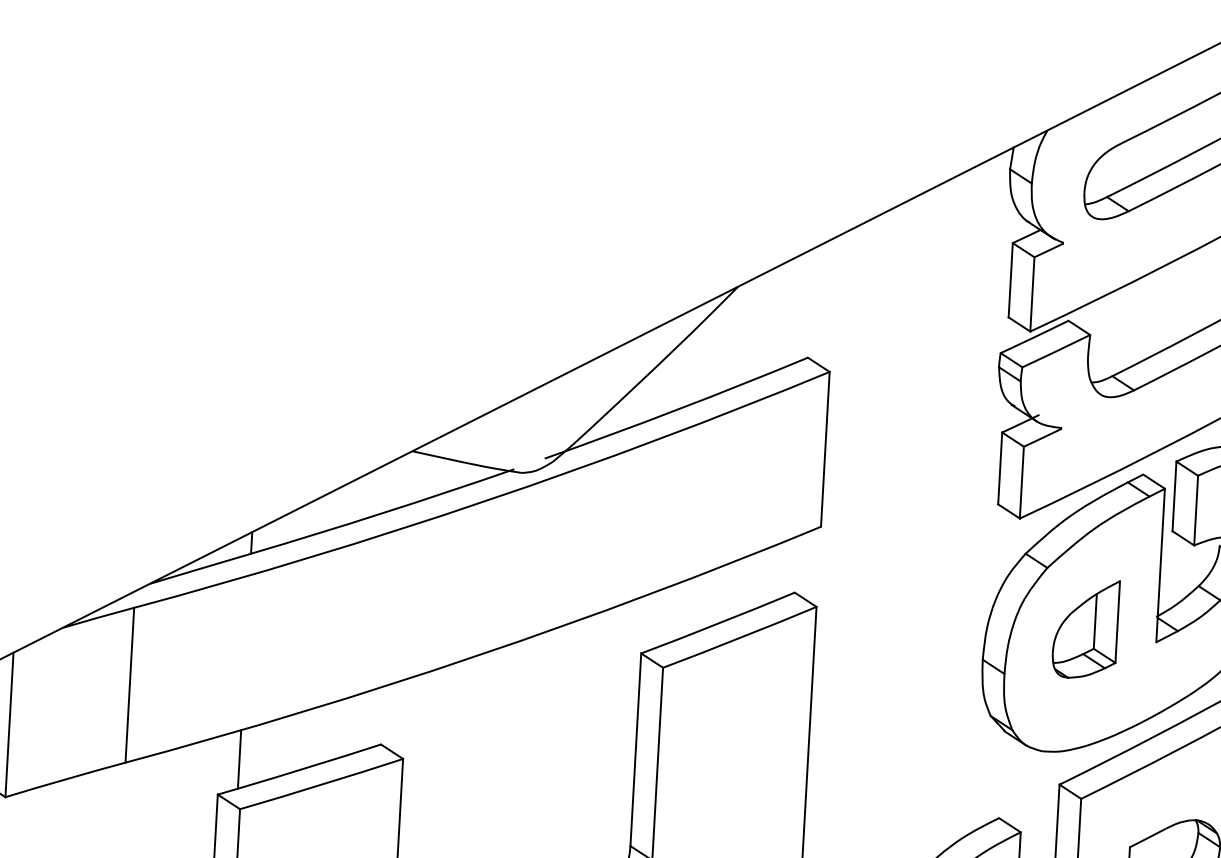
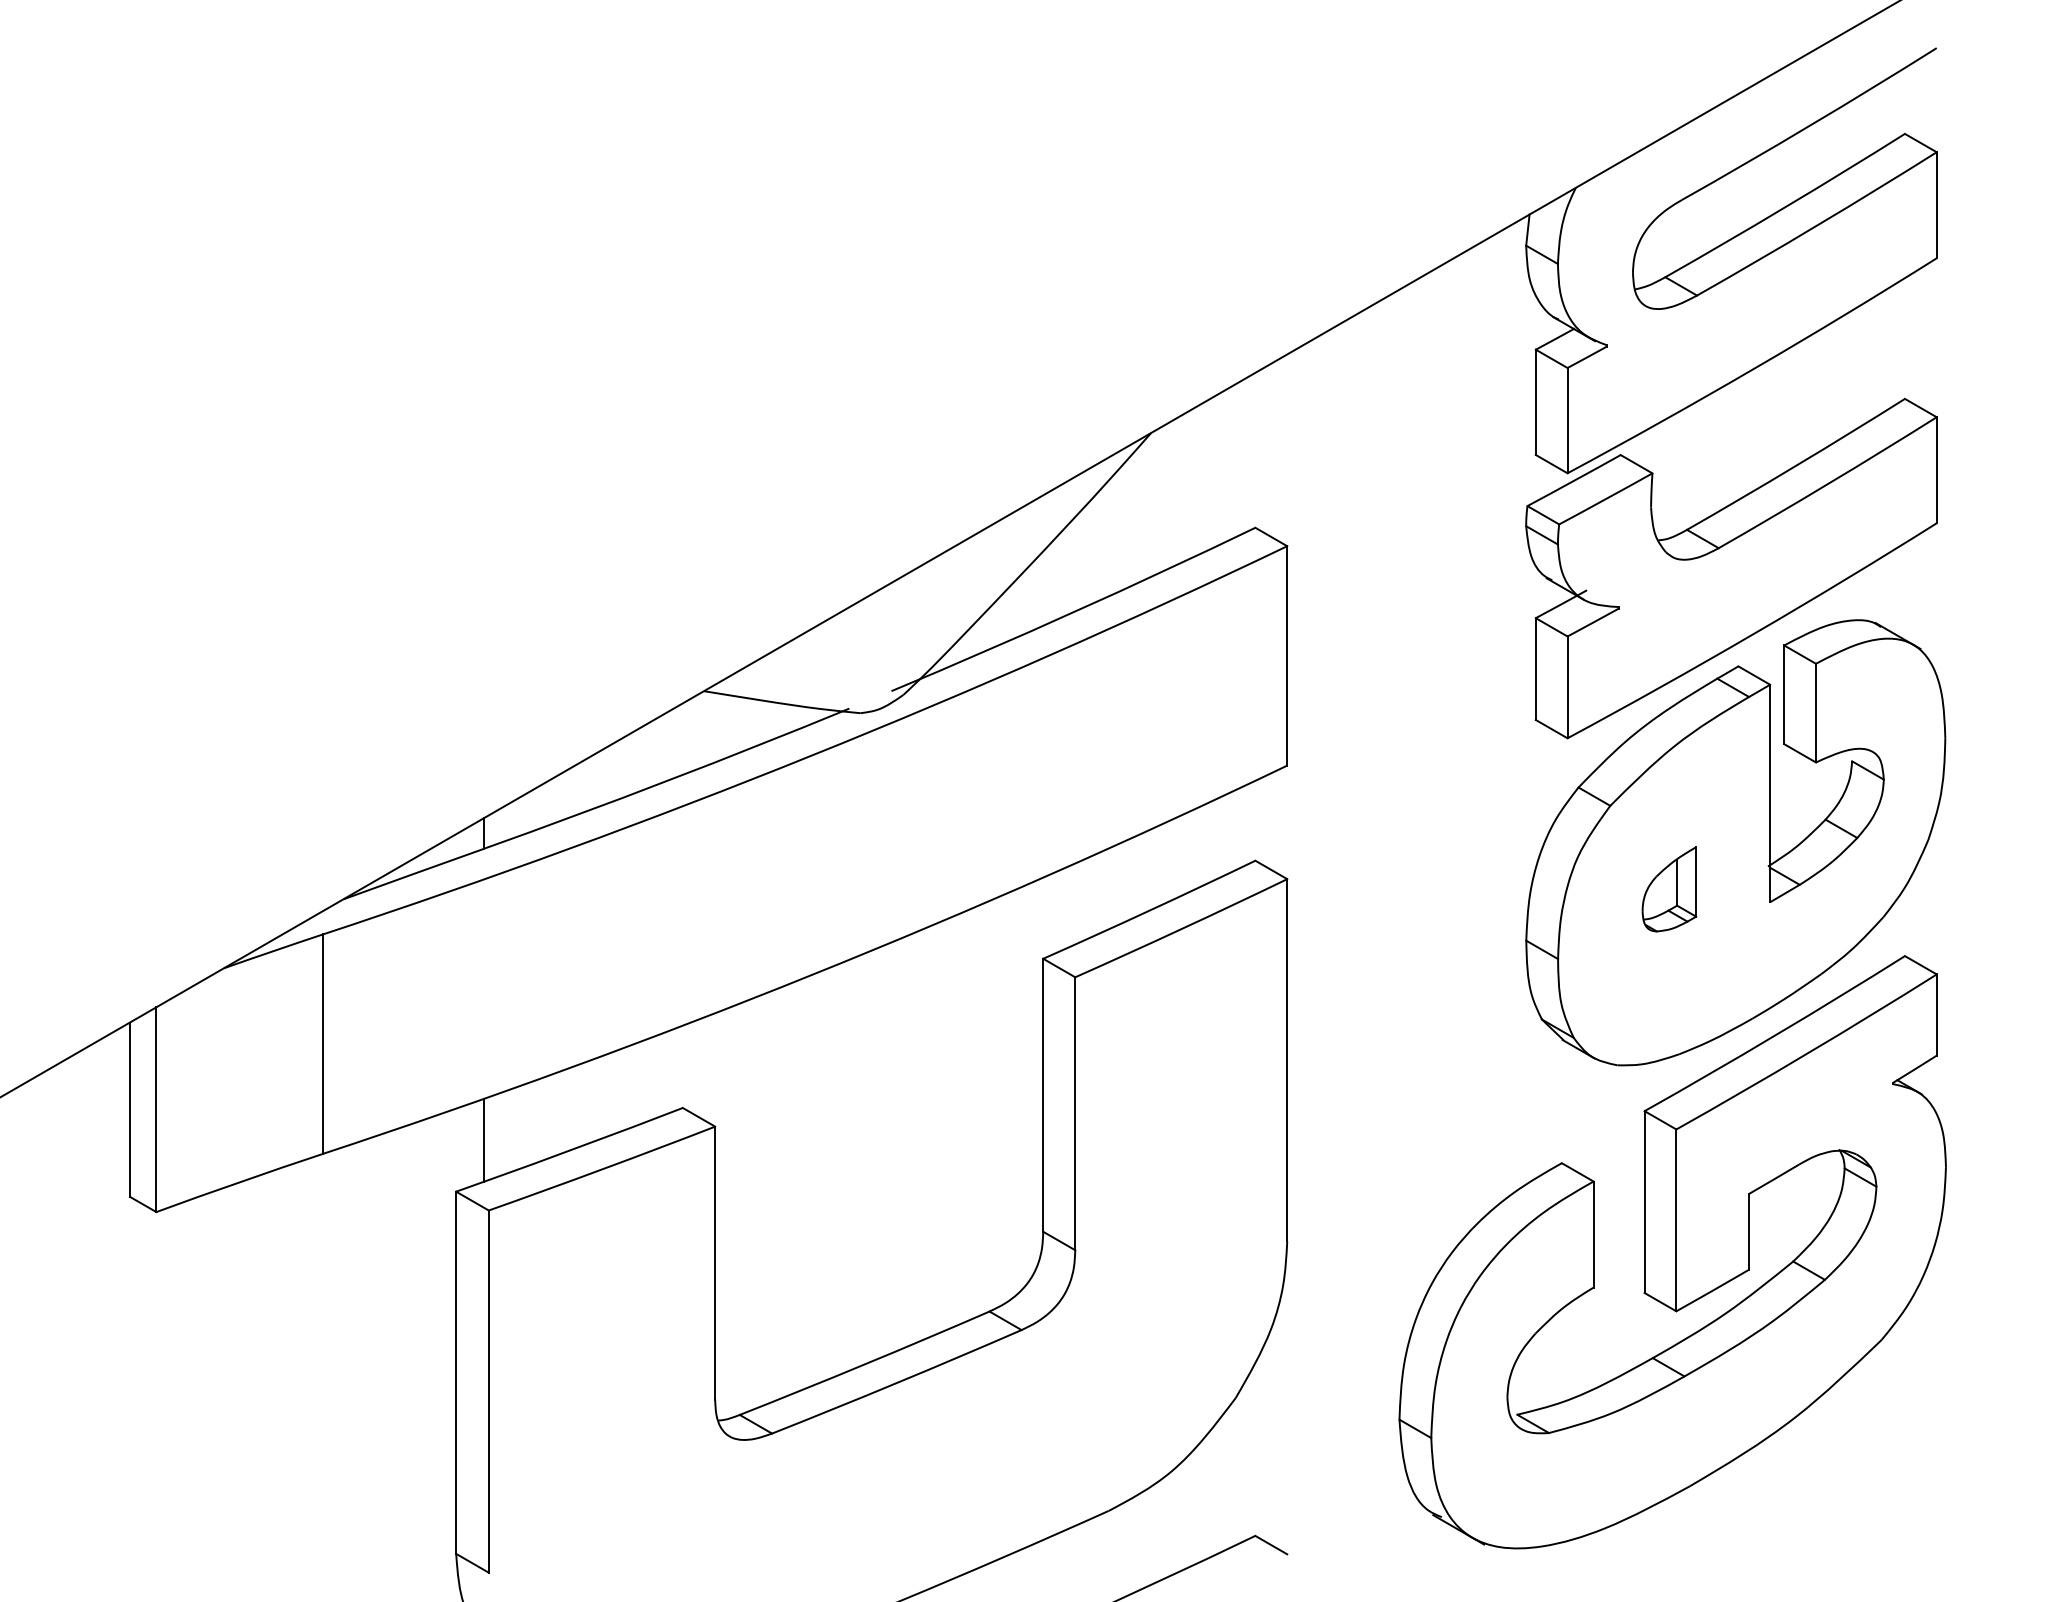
part: (1085, 629) -> (1669, 889), size x0.6

